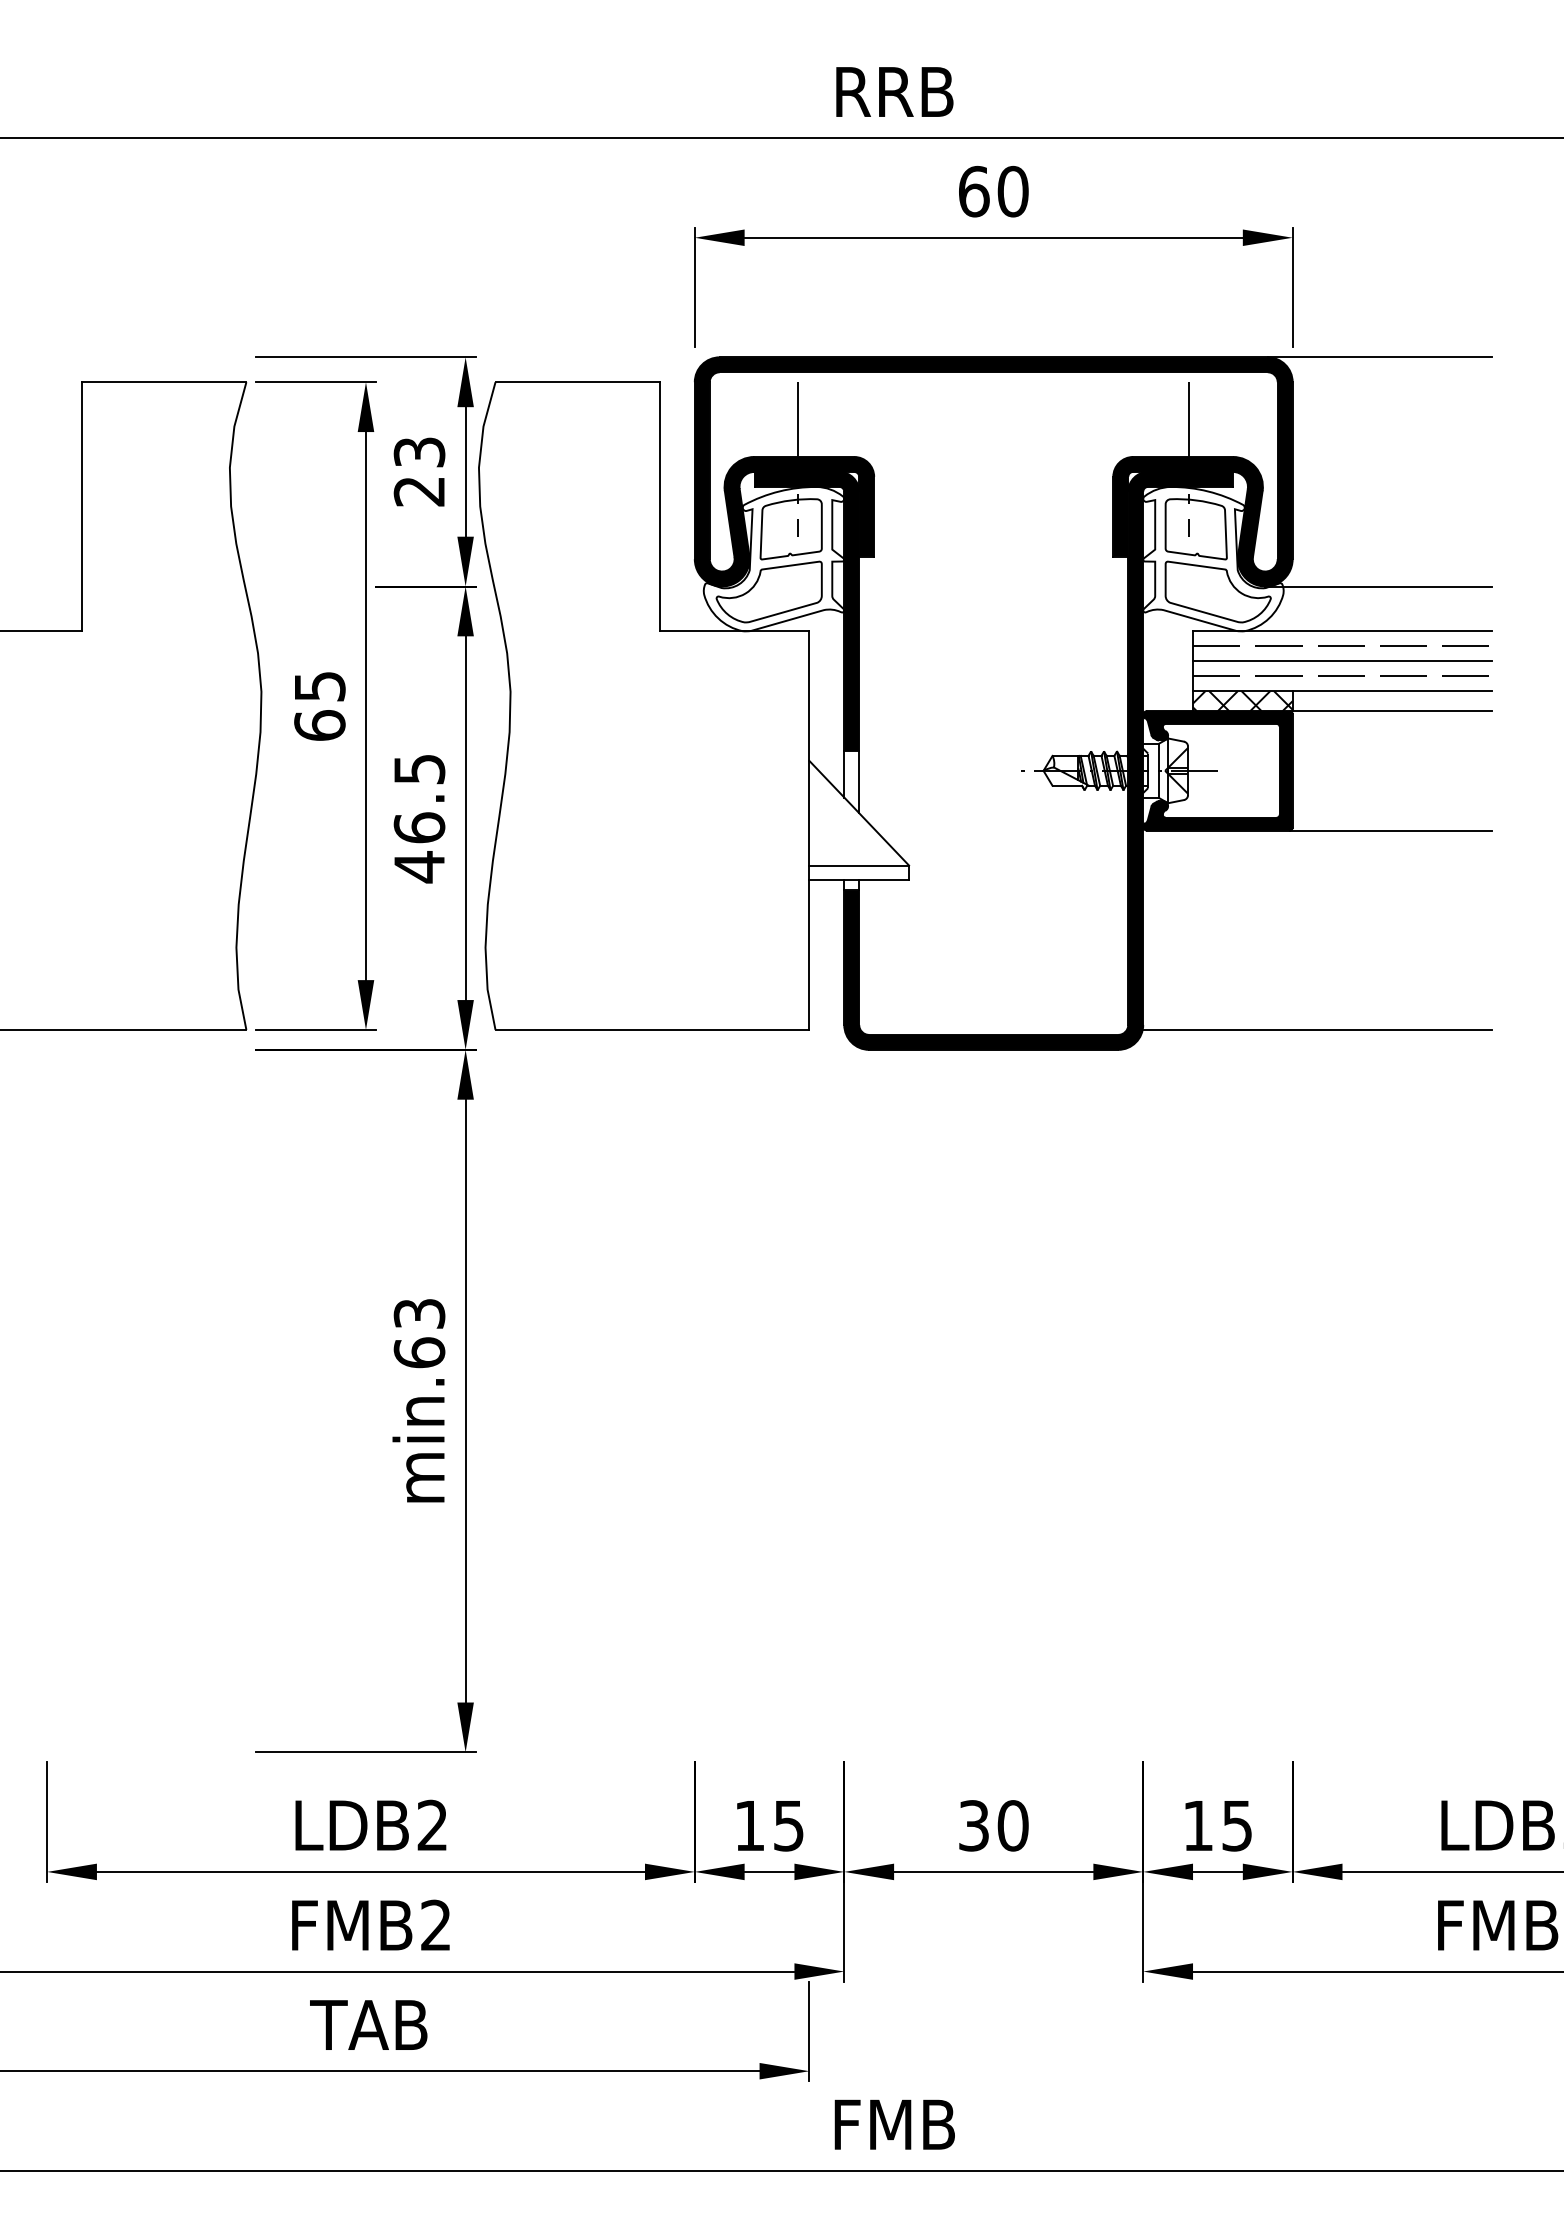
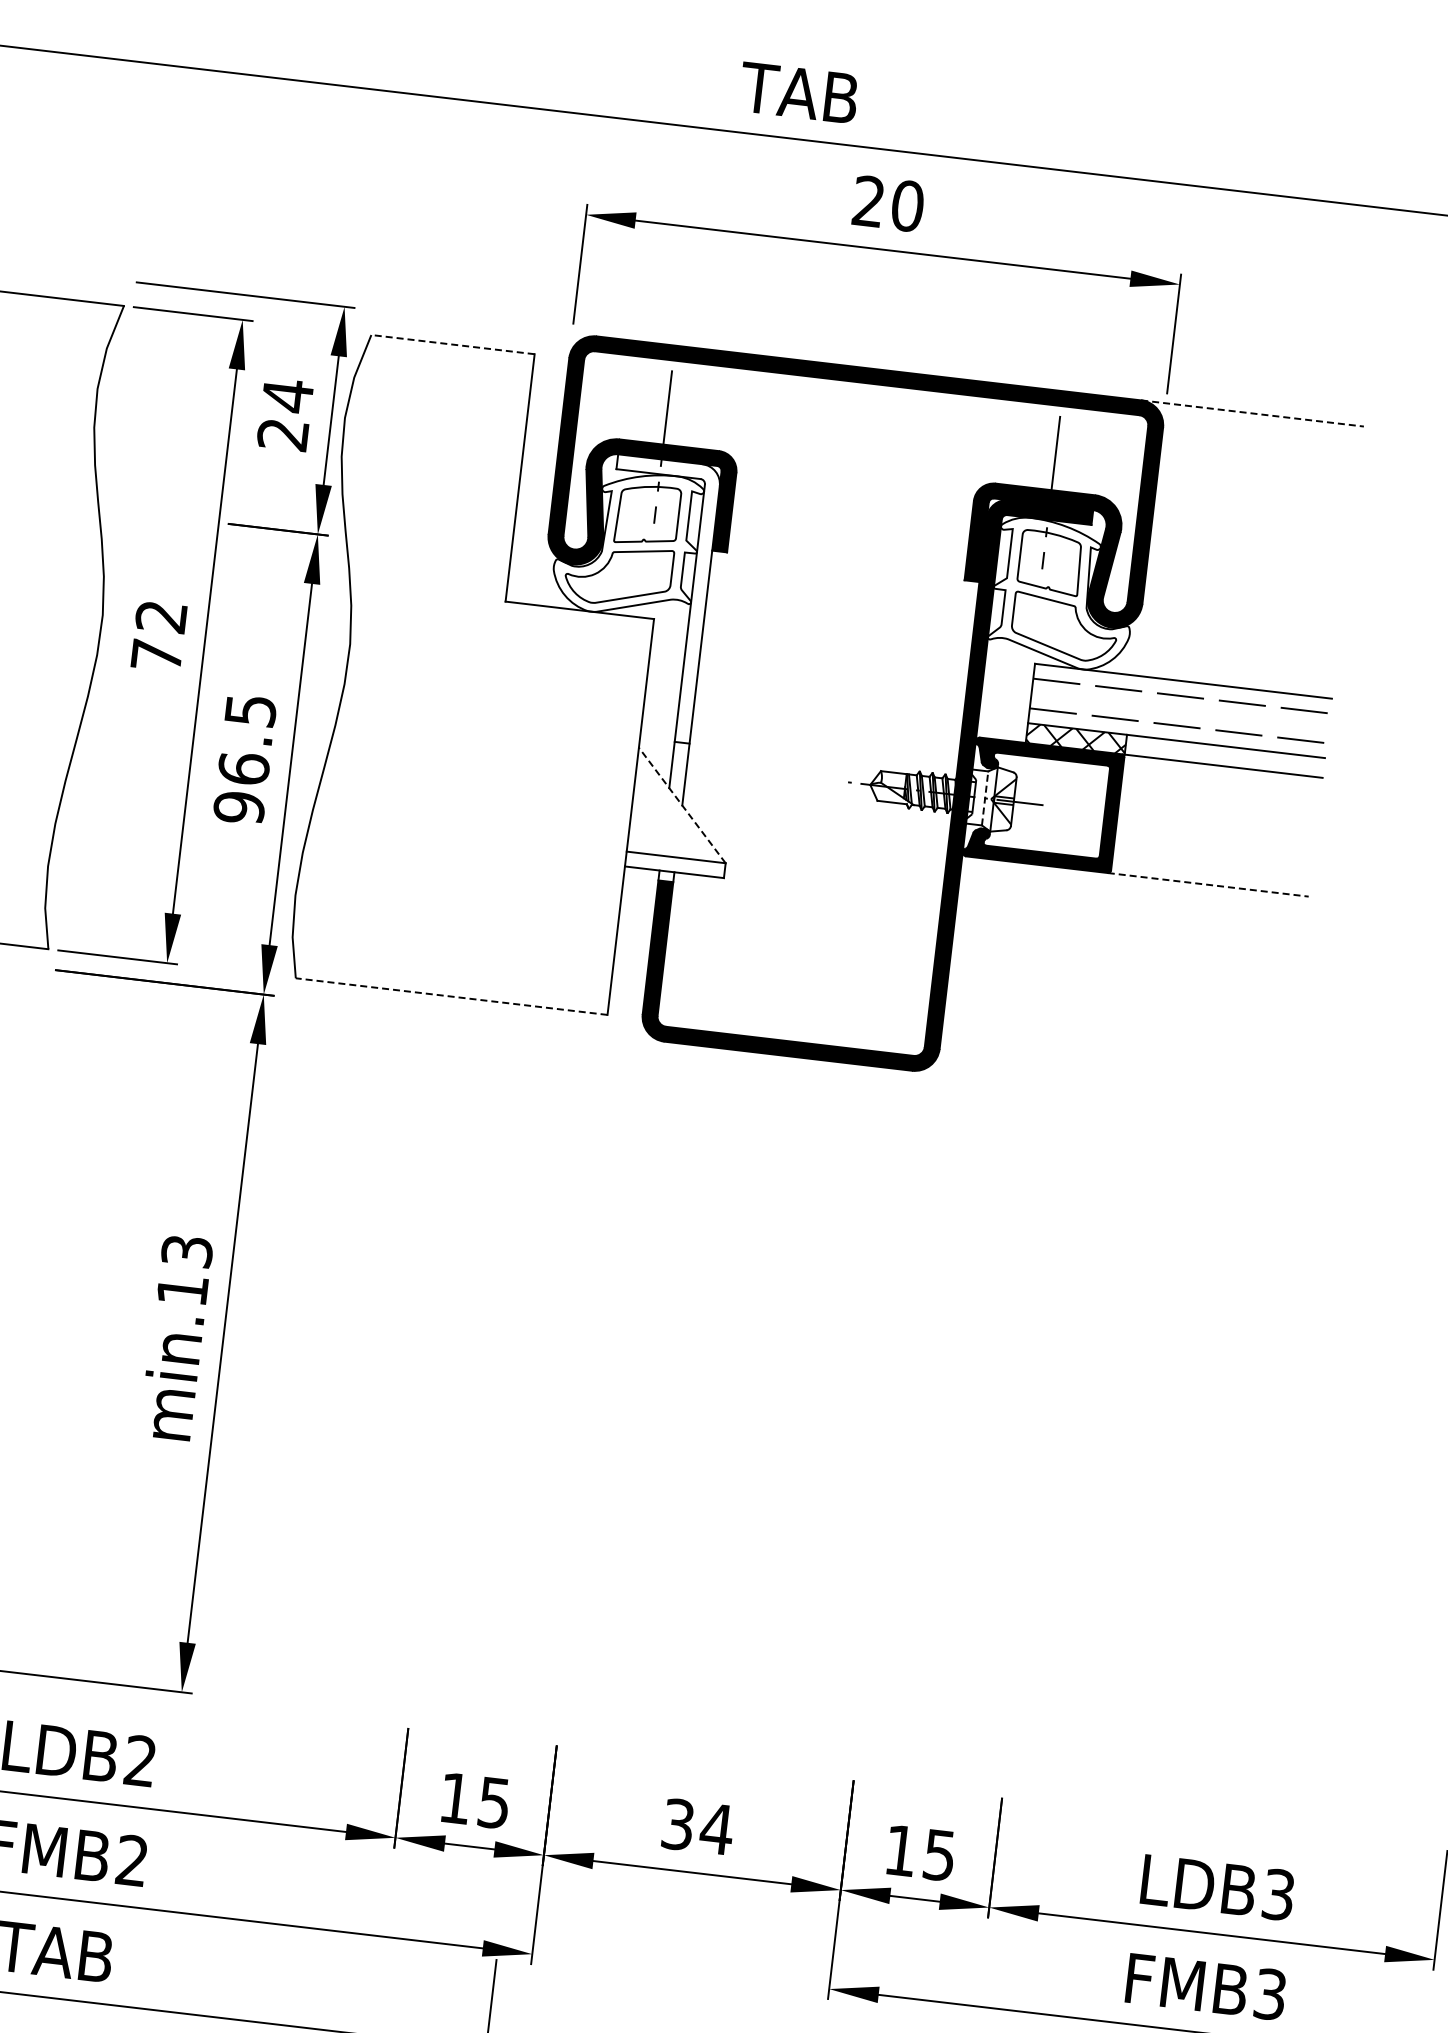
text: (893, 91) -> (800, 92), RRB -> TAB
text: (974, 191) -> (869, 201), 60 -> 20
line: (1380, 357) -> (1253, 413), solid -> dashed
line: (577, 382) -> (452, 344), solid -> dashed
text: (419, 452) -> (287, 395), 23 -> 24
line: (1378, 586) -> (1224, 640), removed
fill: (806, 610) -> (653, 598), removed
line: (1342, 661) -> (1179, 711), removed
text: (319, 706) -> (158, 636), 65 -> 72
line: (1159, 770) -> (985, 798), solid -> dashed
line: (858, 812) -> (681, 804), solid -> dashed
line: (1391, 830) -> (1208, 884), solid -> dashed
text: (419, 867) -> (239, 808), 46.5 -> 96.5
line: (652, 1029) -> (451, 996), solid -> dashed
line: (1316, 1029) -> (1111, 1073), removed
text: (419, 1352) -> (182, 1289), min.63 -> min.13
text: (1012, 1825) -> (716, 1828), 30 -> 34

